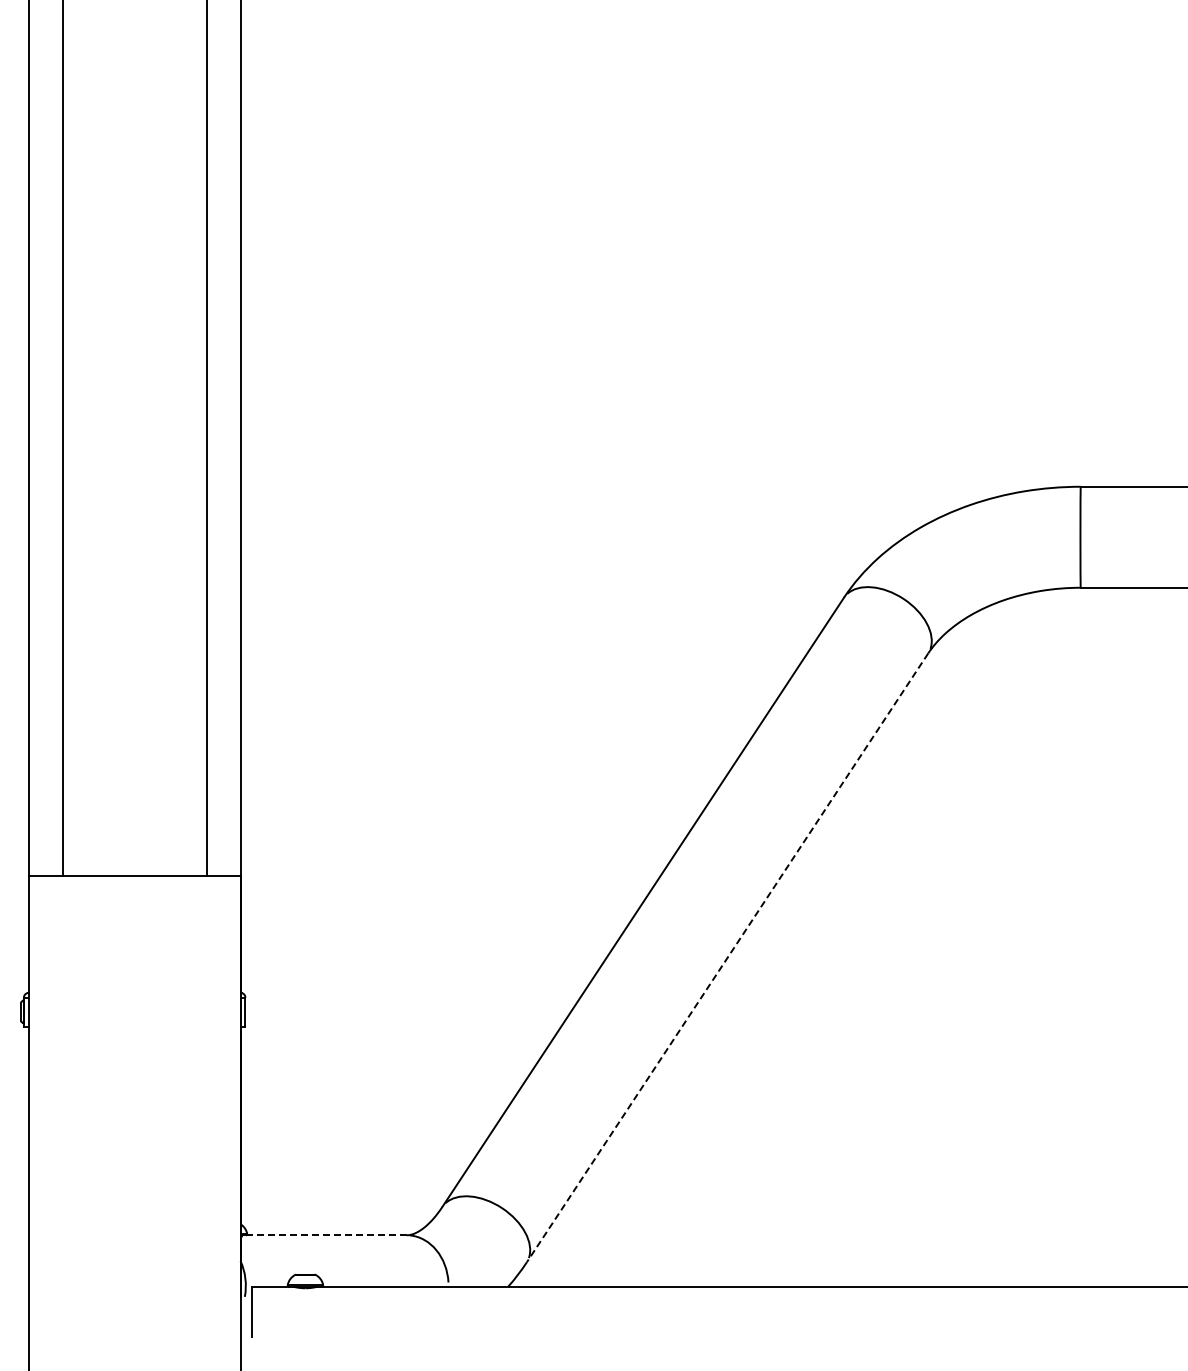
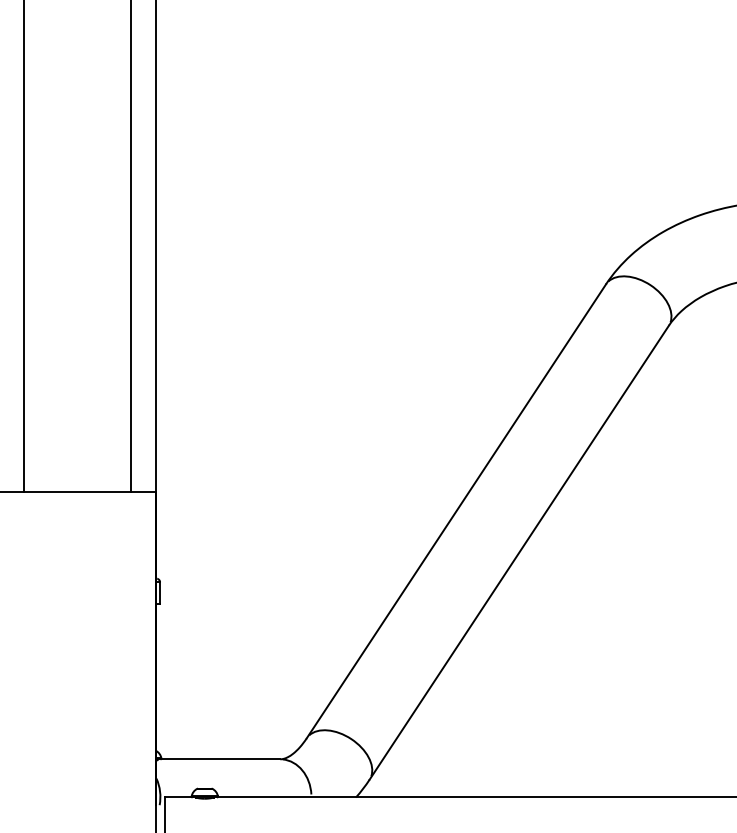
line: (727, 957) -> (519, 552), dashed -> solid
line: (326, 1235) -> (220, 759), dashed -> solid

